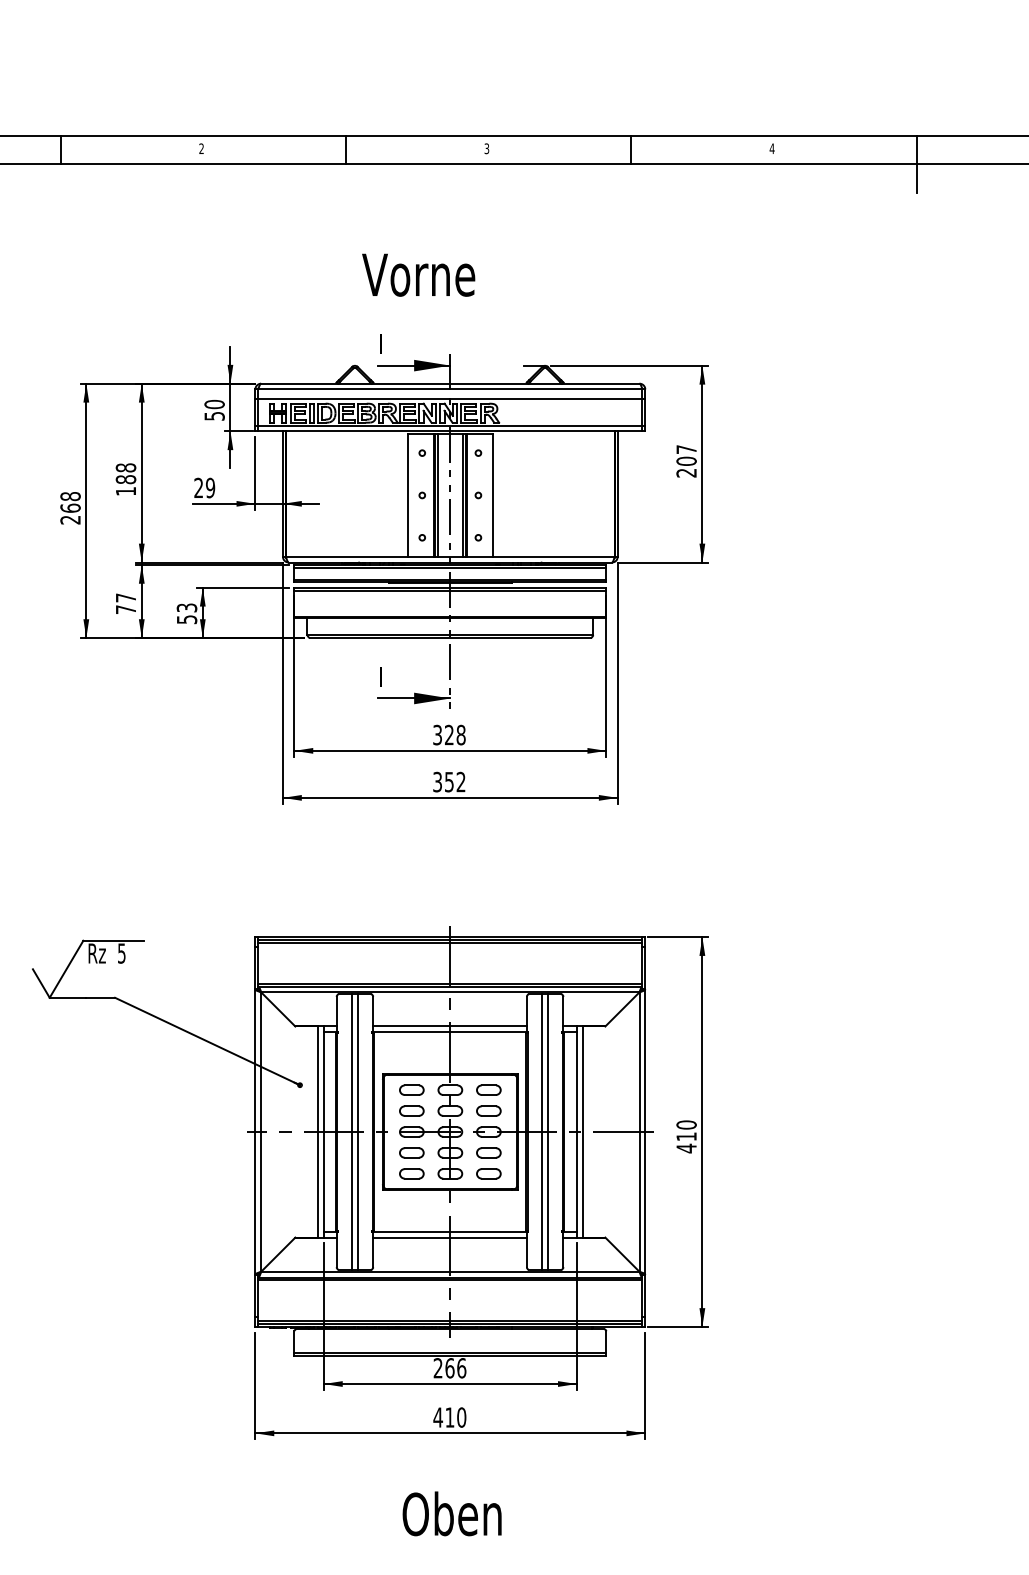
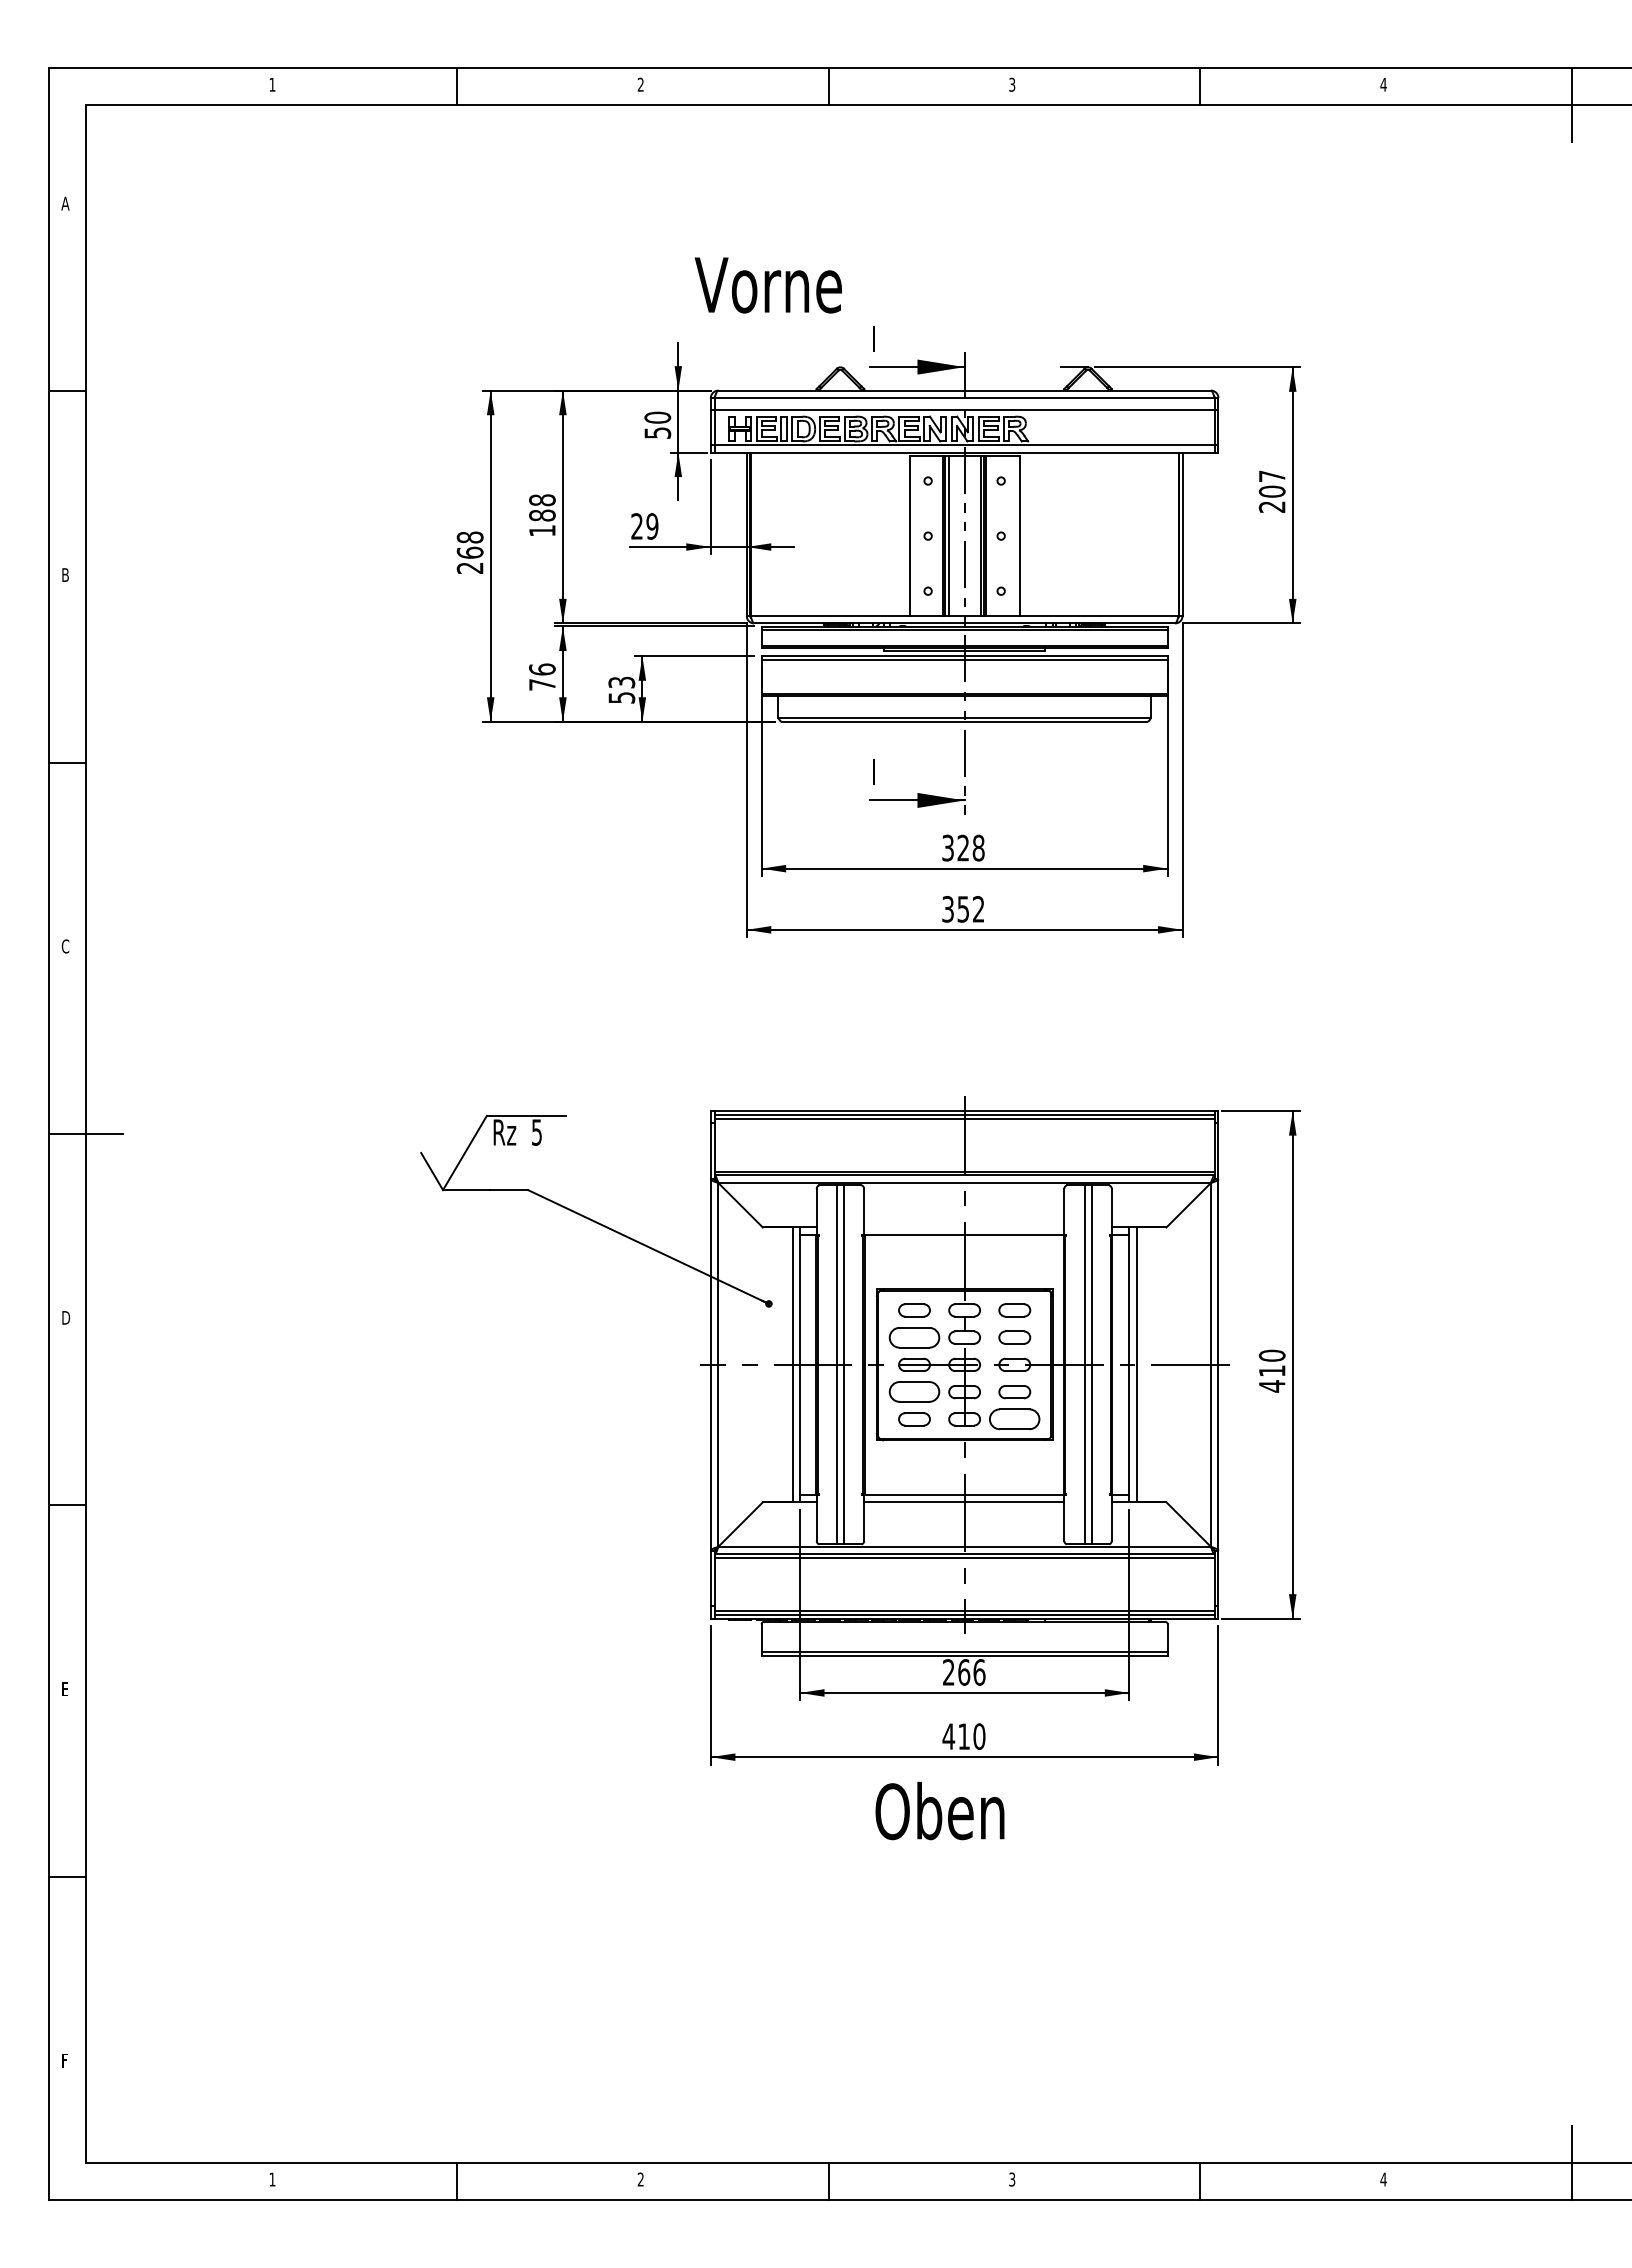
text: (417, 275) -> (767, 285), moved
text: (126, 597) -> (542, 669), 77 -> 76
line: (450, 1026) -> (964, 1227), removed
part: (411, 1110) -> (914, 1337), size x1.6
part: (411, 1153) -> (914, 1392), size x1.6
part: (488, 1173) -> (1014, 1419), size x1.6
text: (451, 1513) -> (939, 1810), moved

